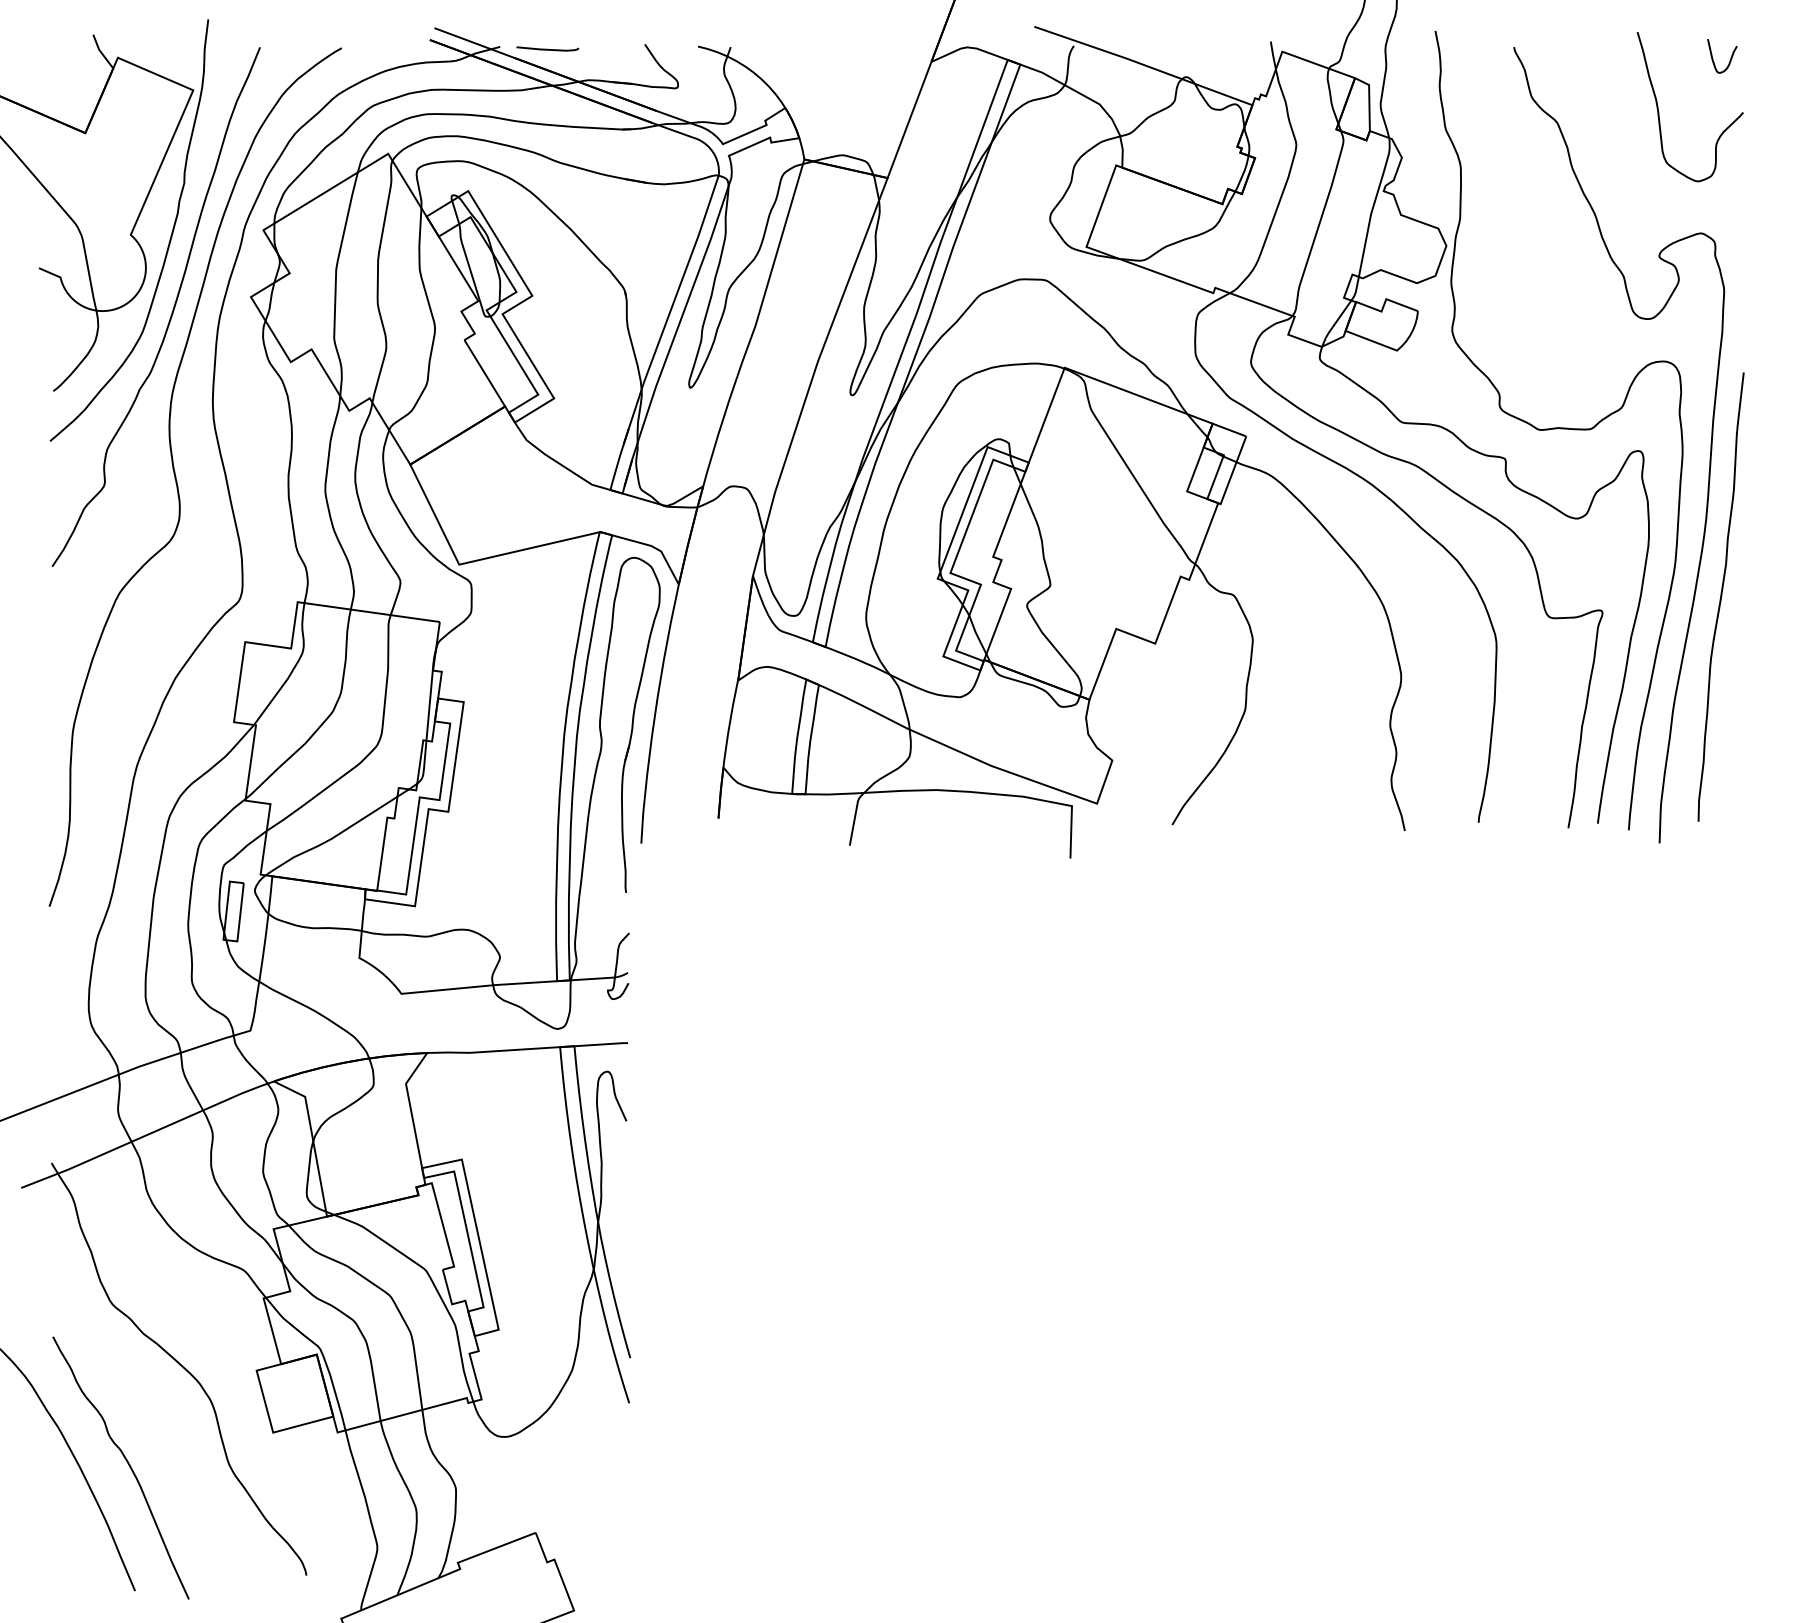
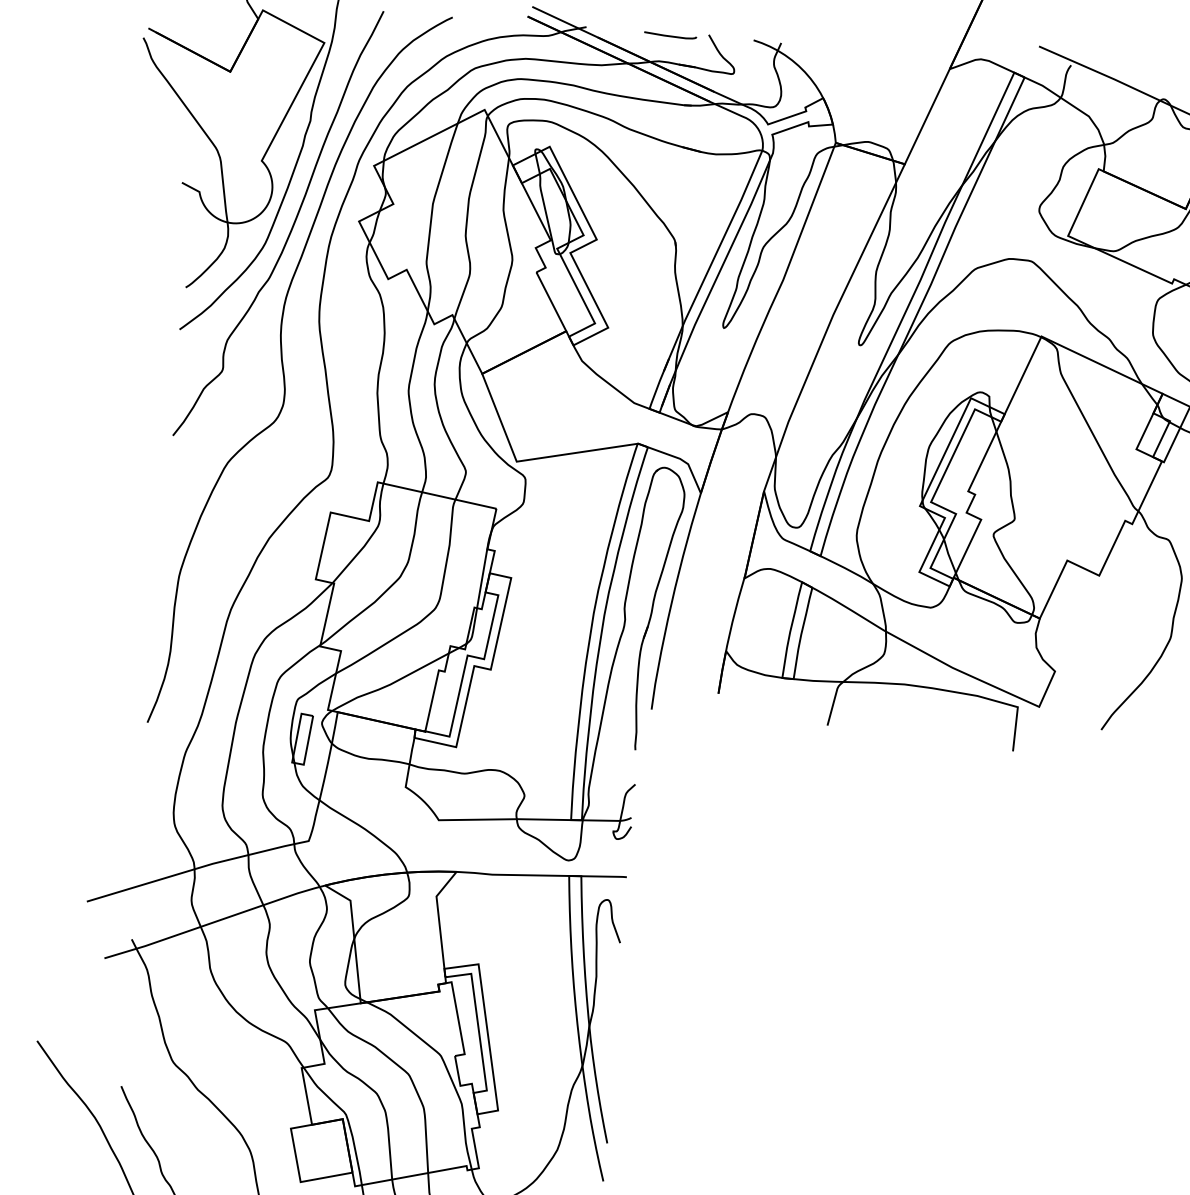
curve: (547, 48) -> (670, 35), moved

